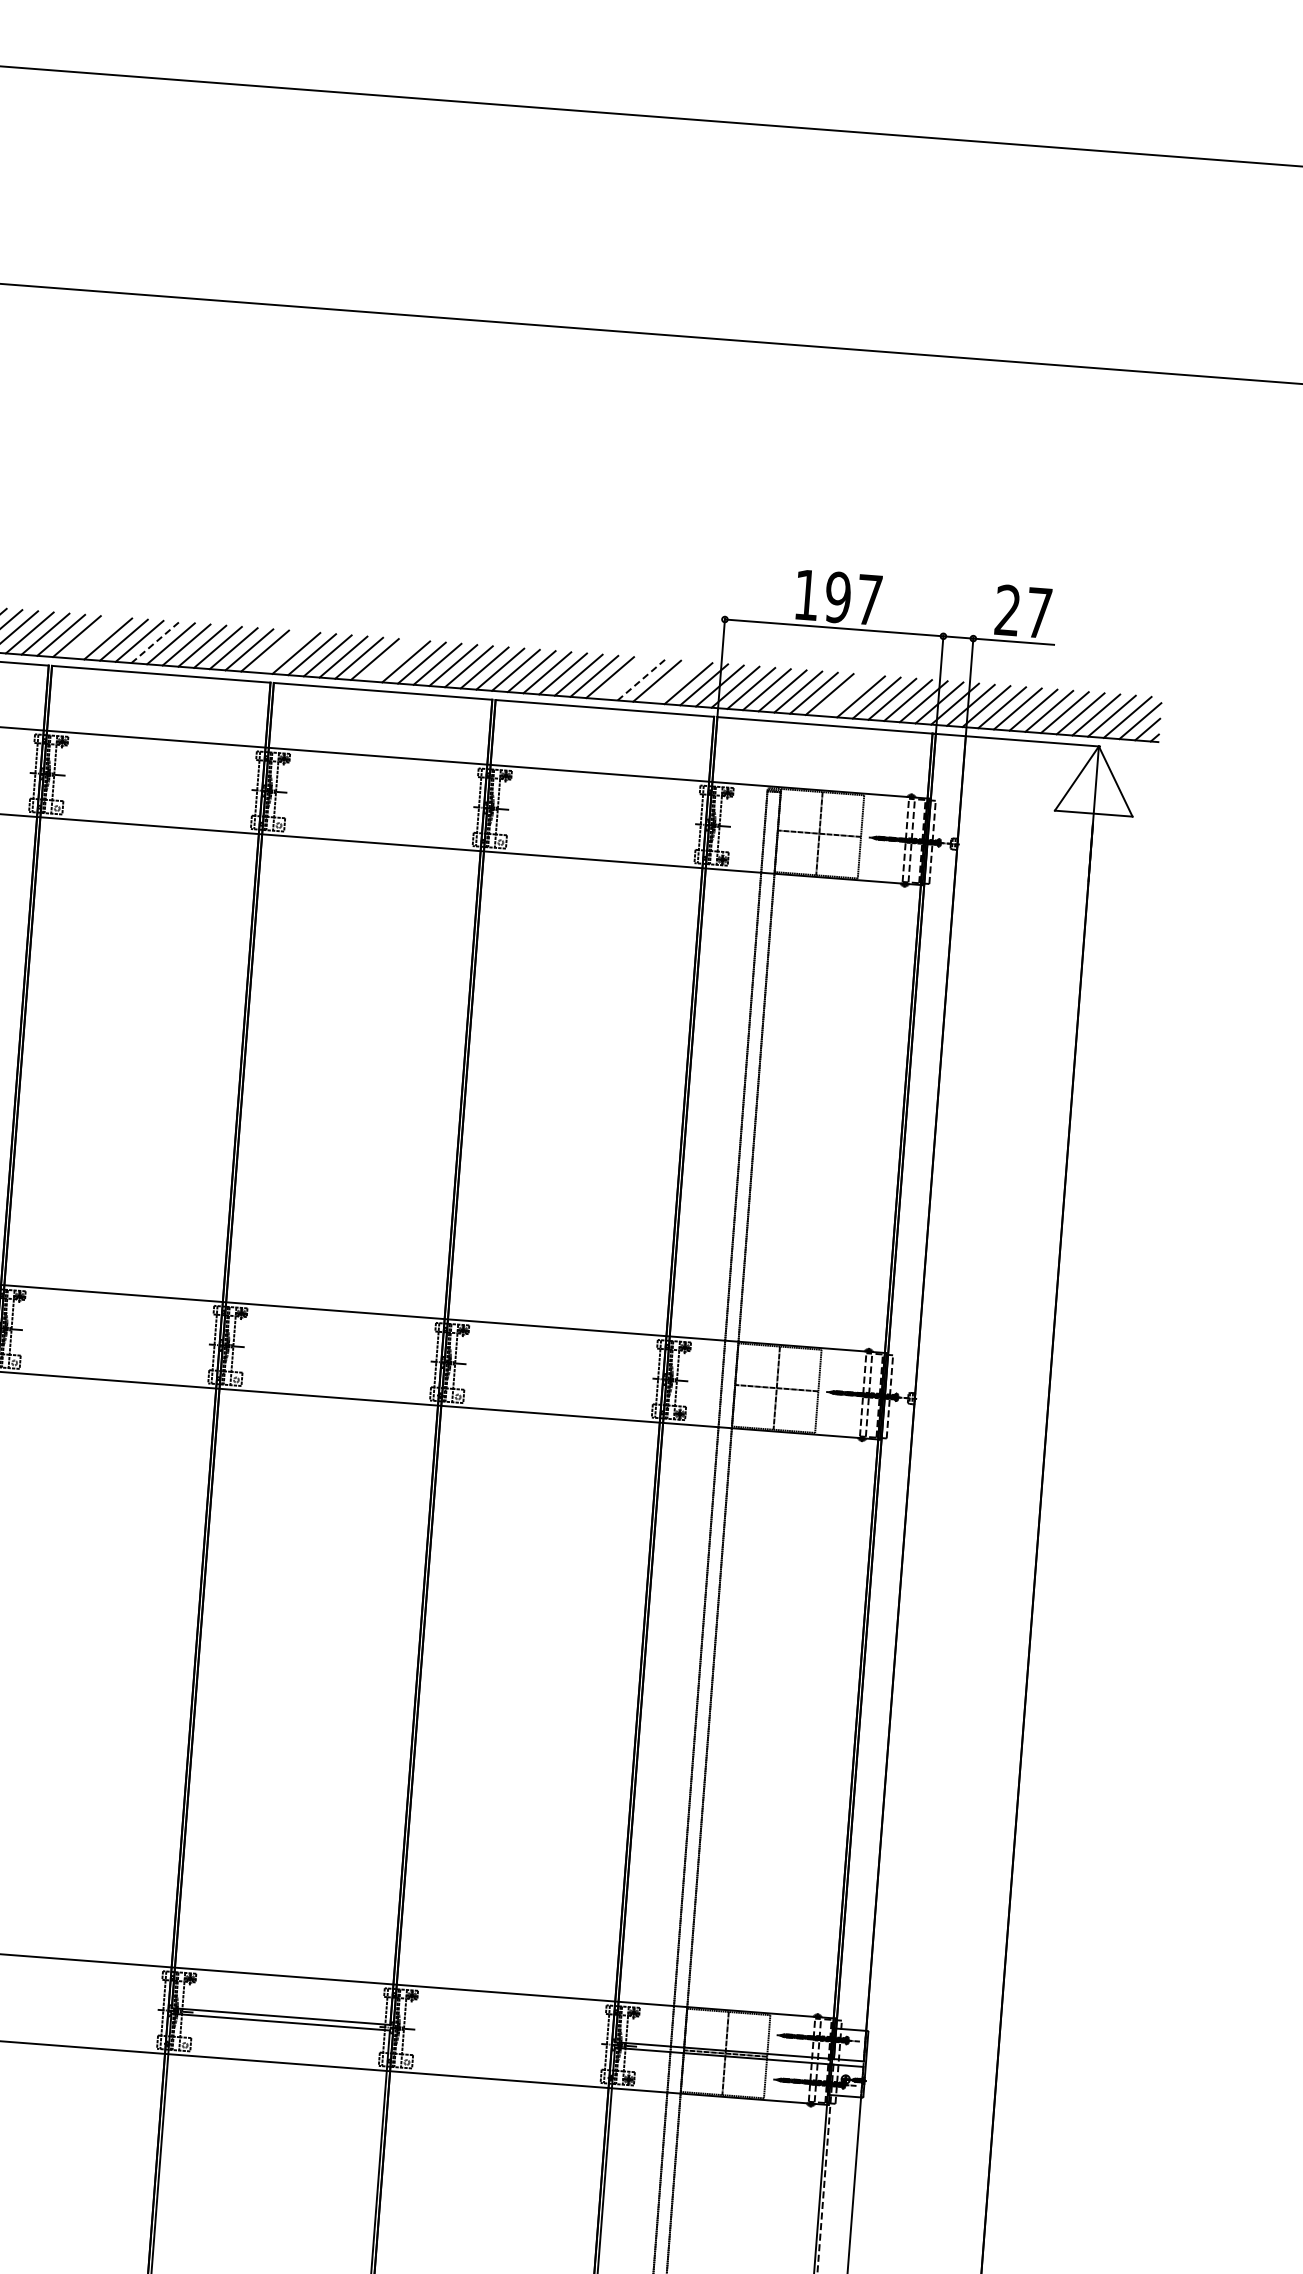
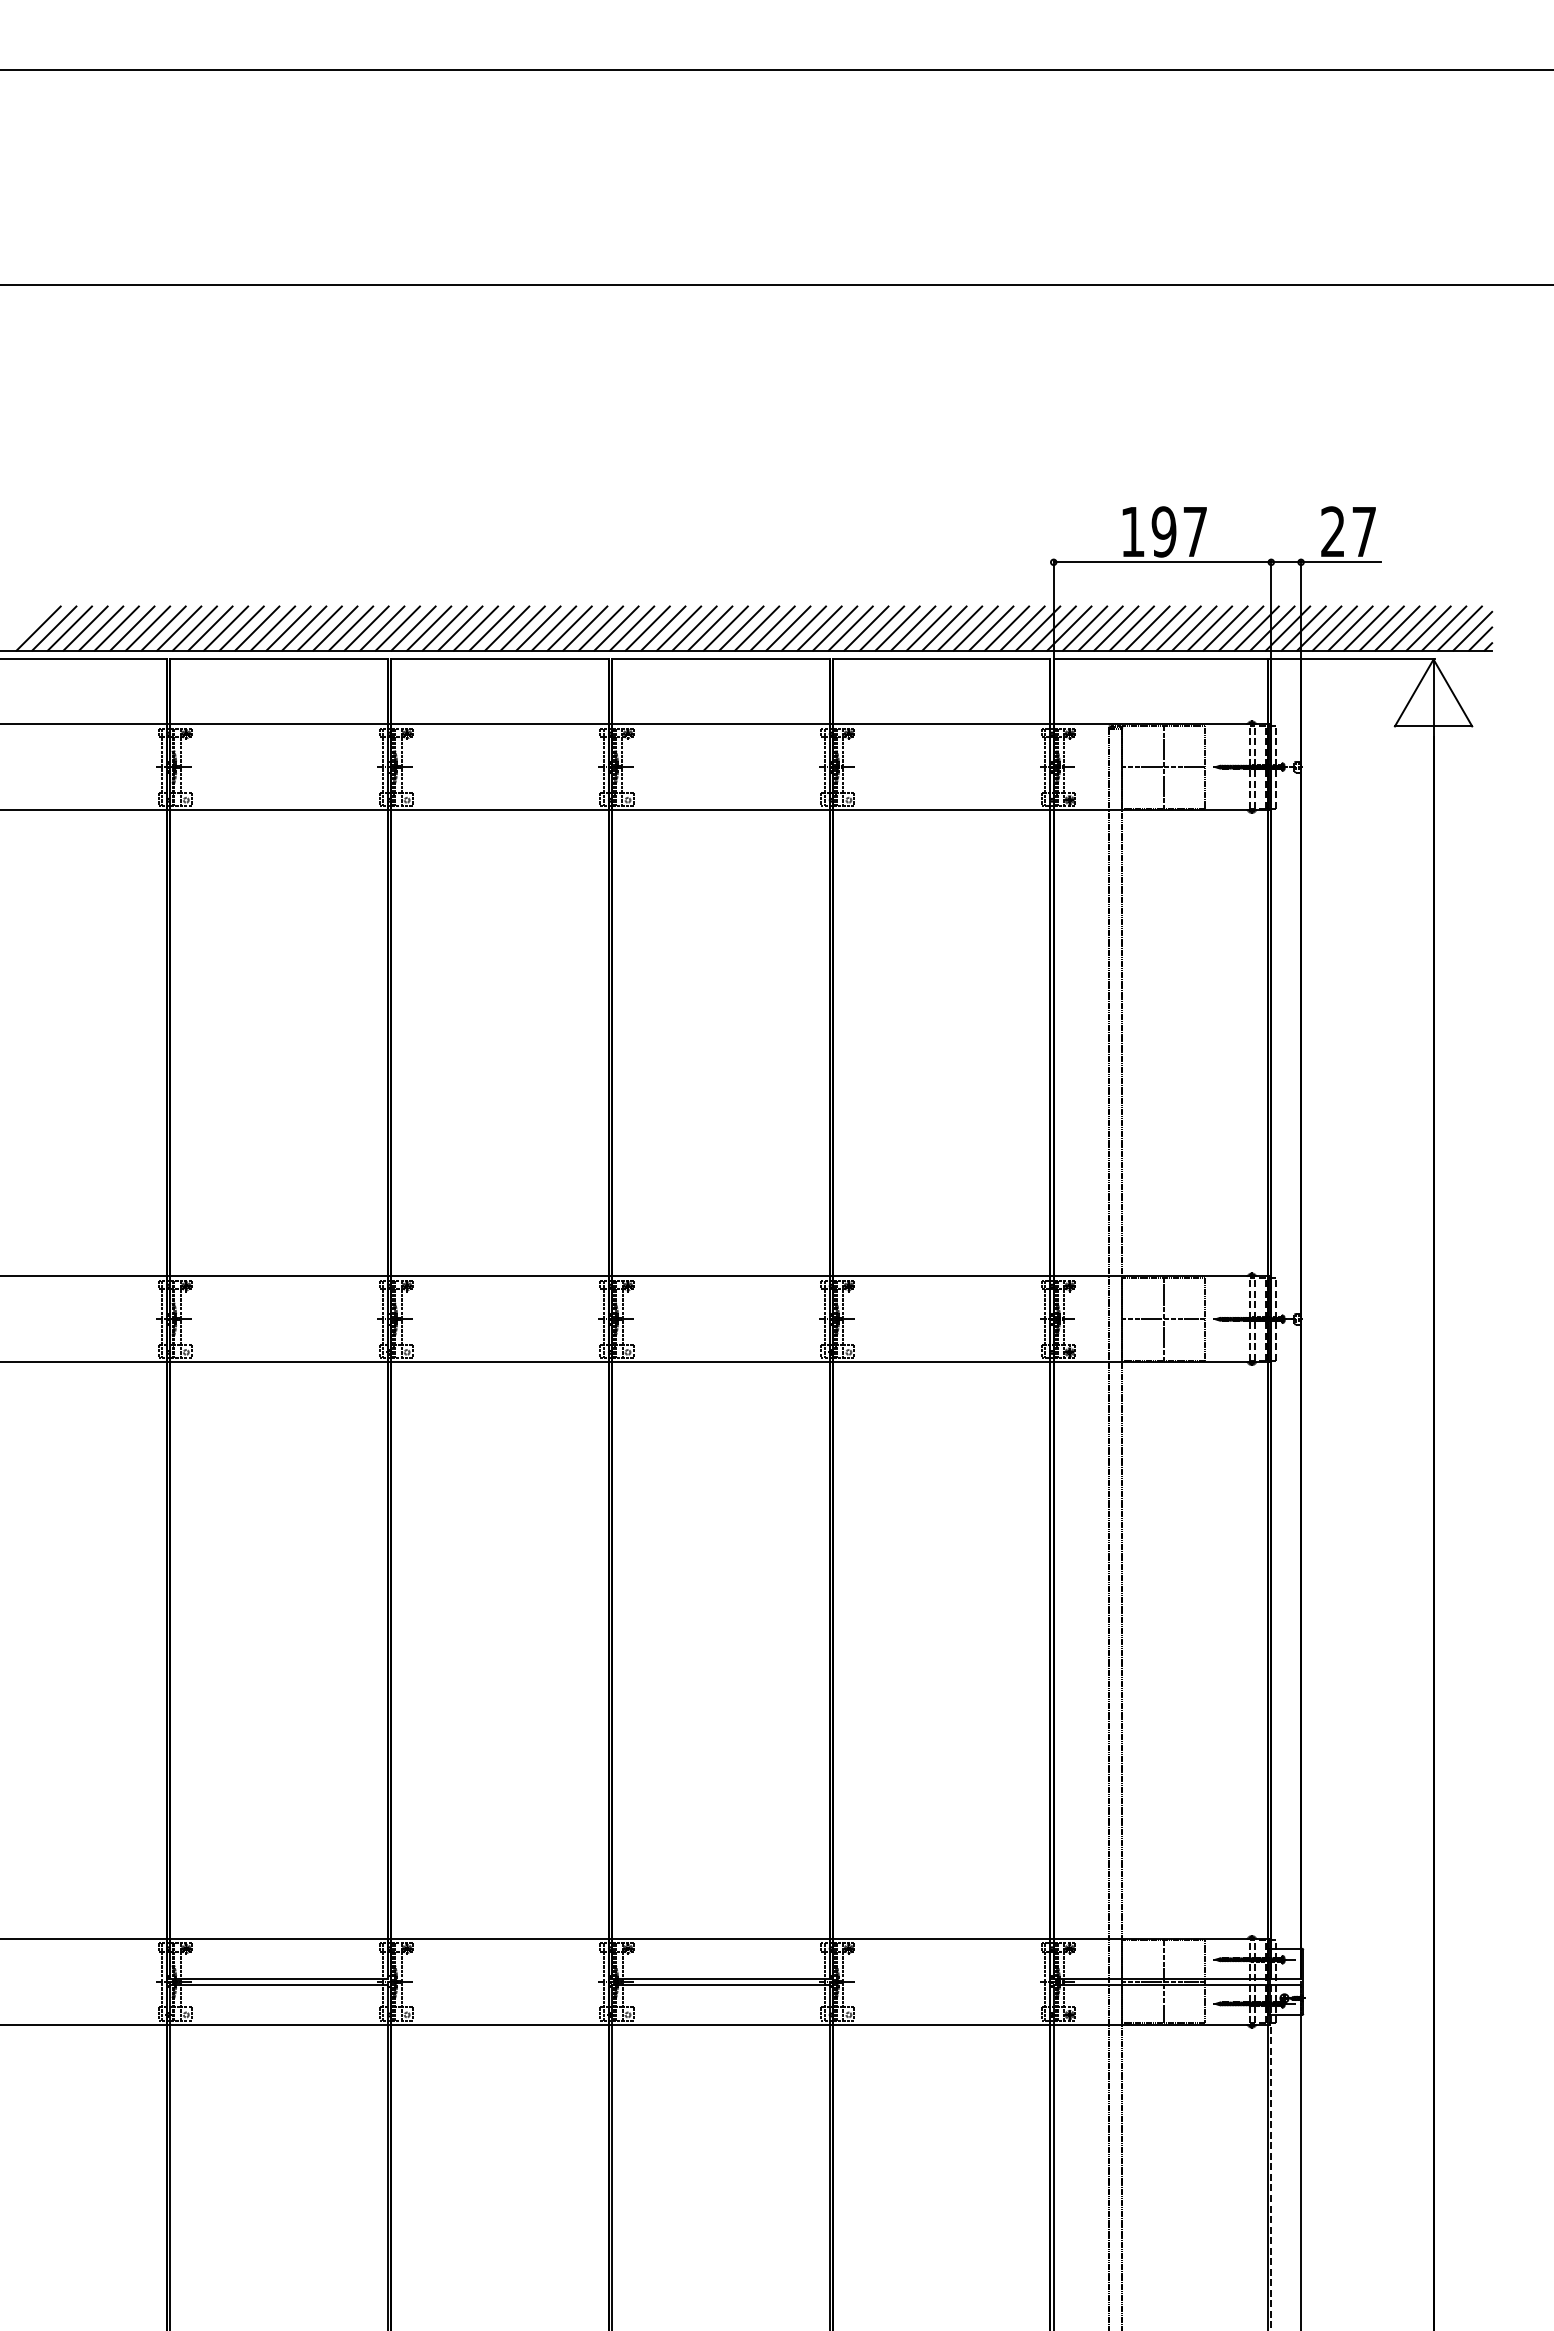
line: (92, 637) -> (429, 628), added
line: (155, 642) -> (491, 628), dashed -> solid
line: (280, 652) -> (616, 628), added
line: (390, 660) -> (725, 628), added
line: (625, 678) -> (959, 628), added
line: (642, 680) -> (976, 628), dashed -> solid
line: (672, 682) -> (1006, 628), added
line: (845, 695) -> (1178, 628), added

